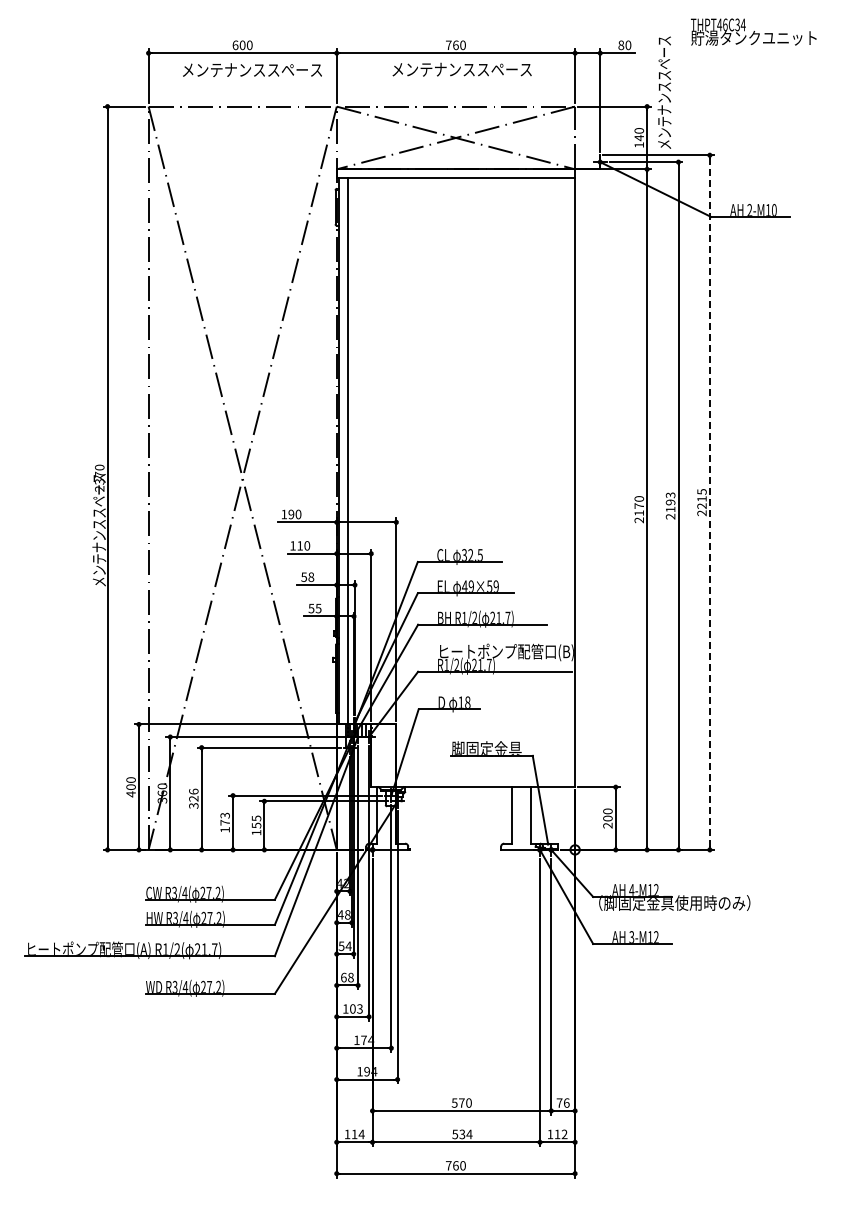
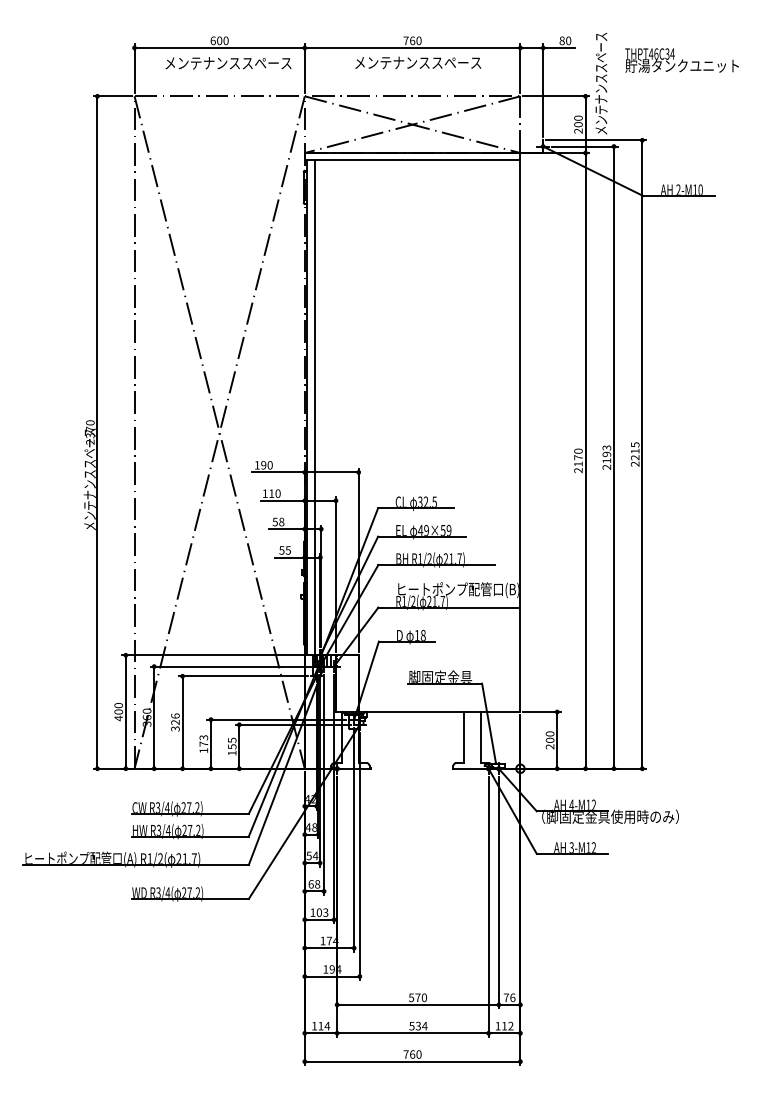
text: (753, 31) -> (681, 60), moved
text: (639, 141) -> (578, 127), 140 -> 200
line: (709, 502) -> (642, 454), dashed -> solid

